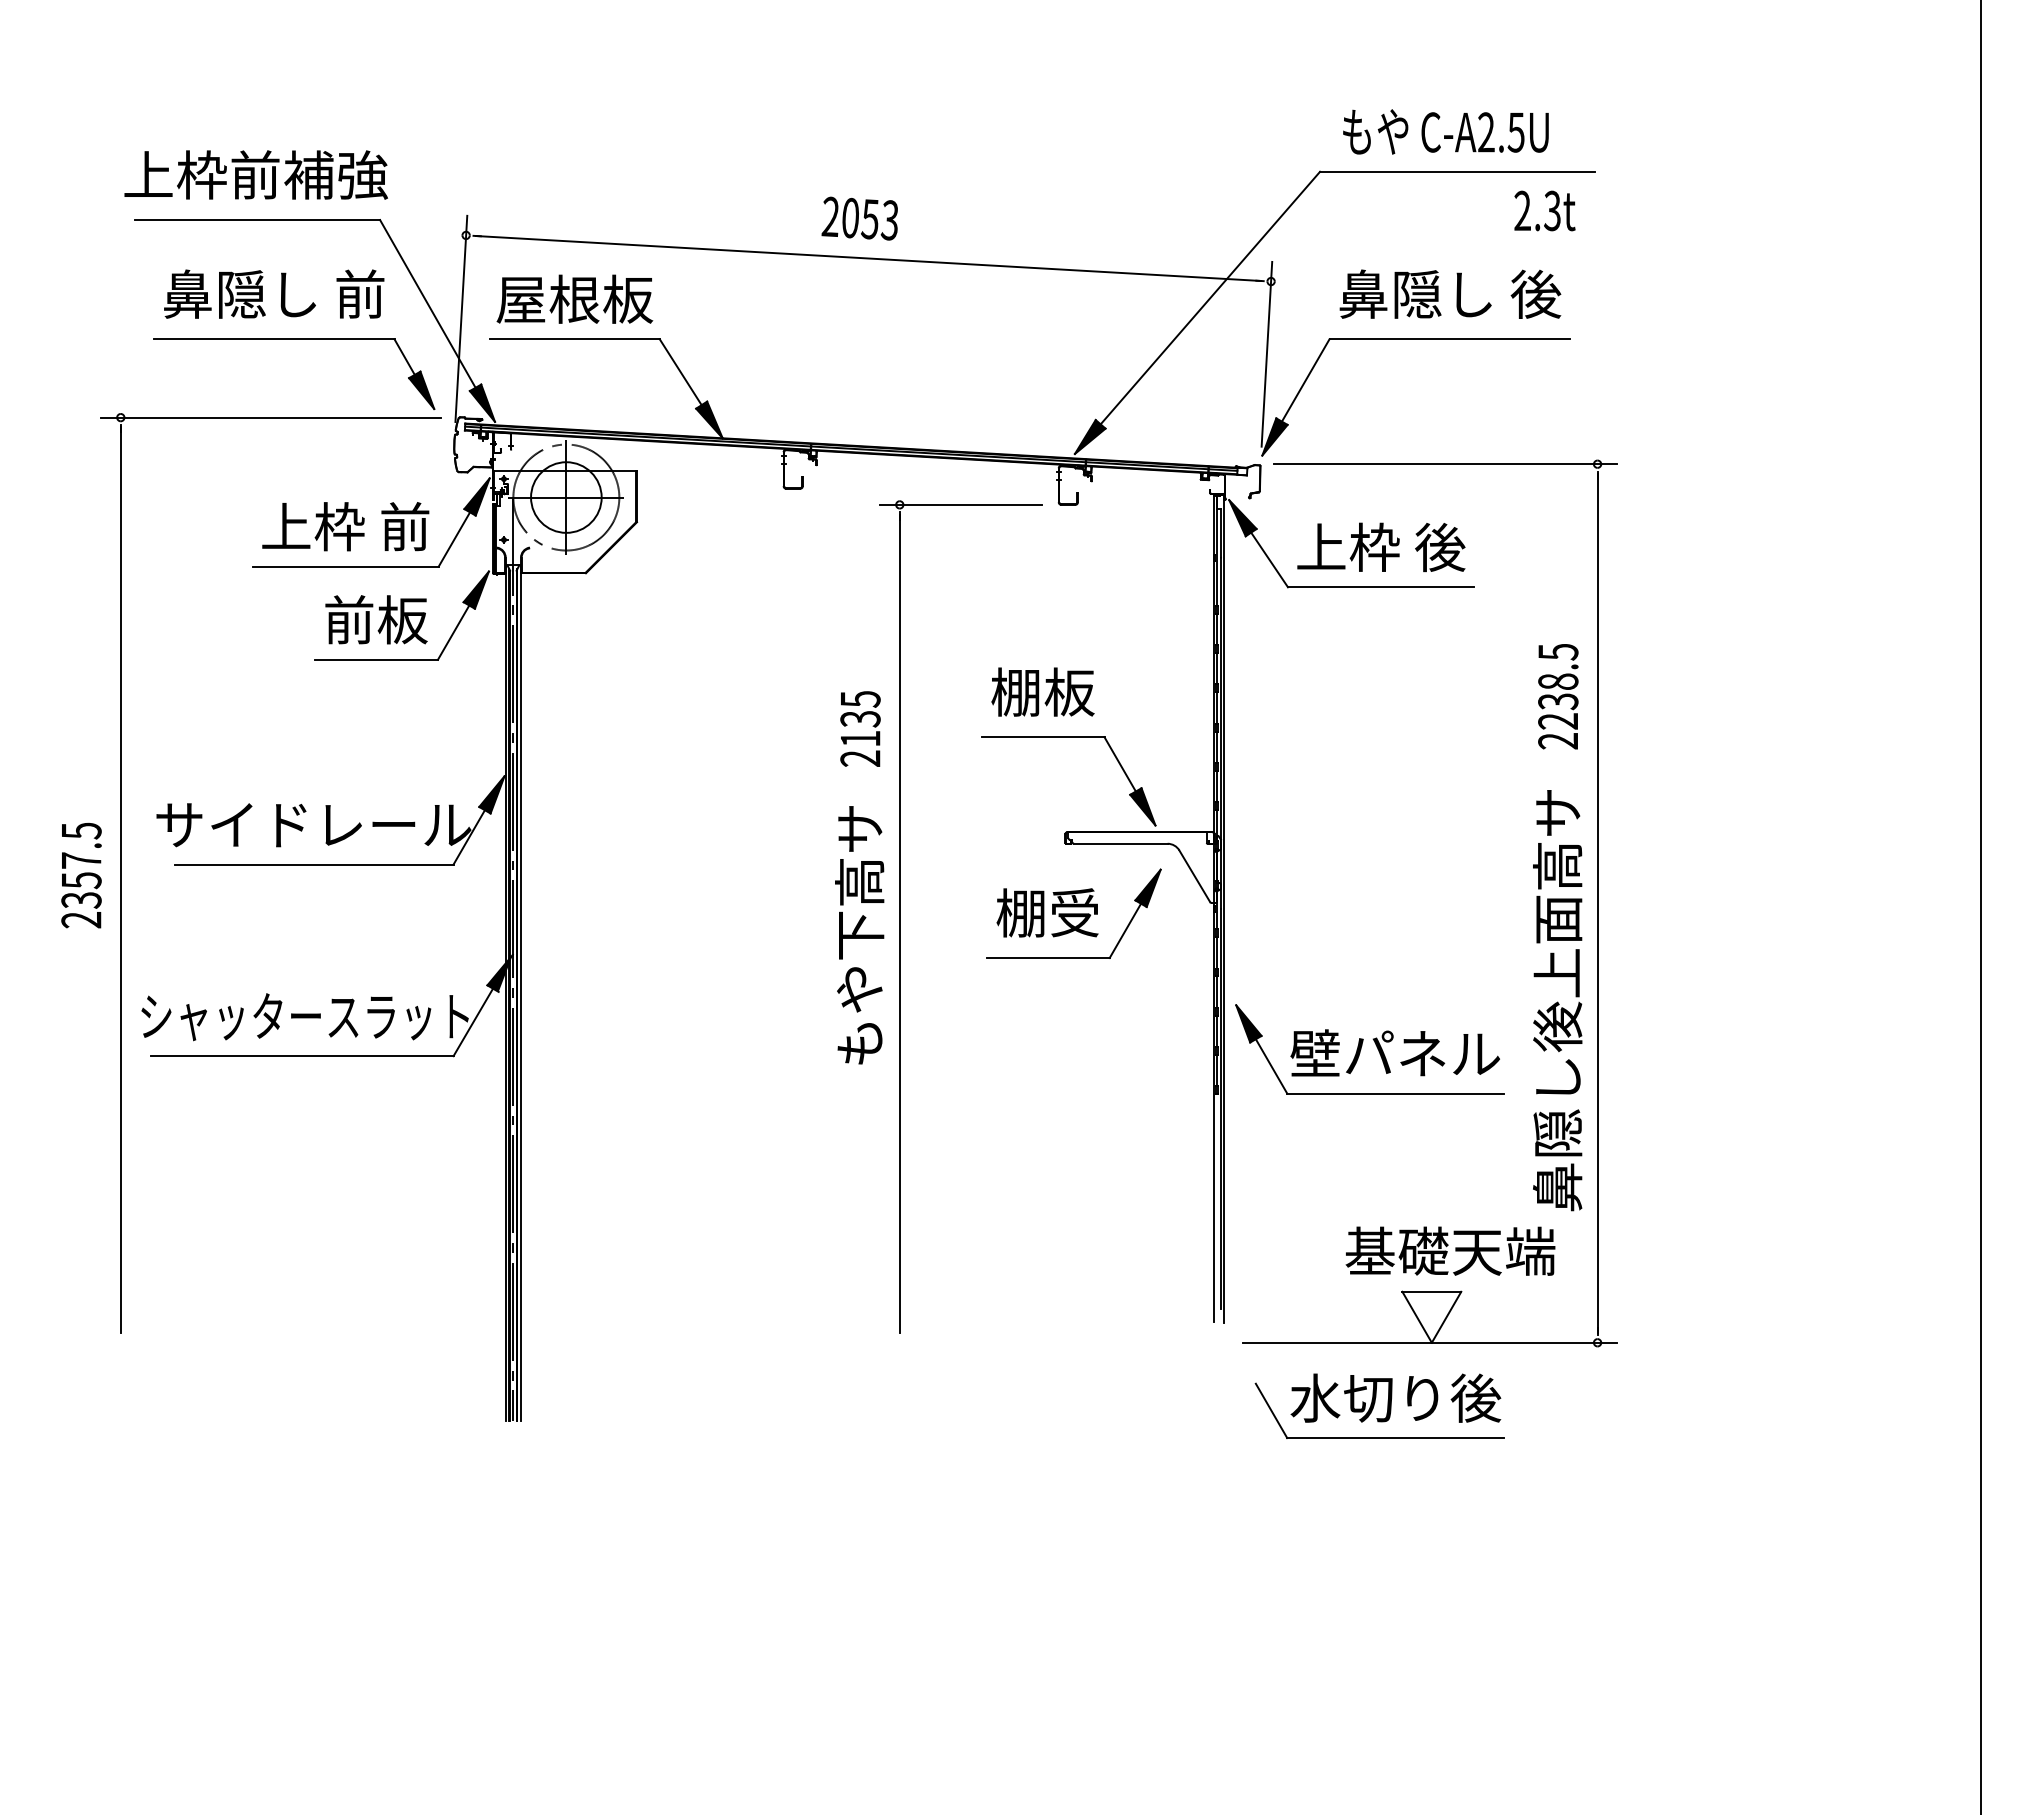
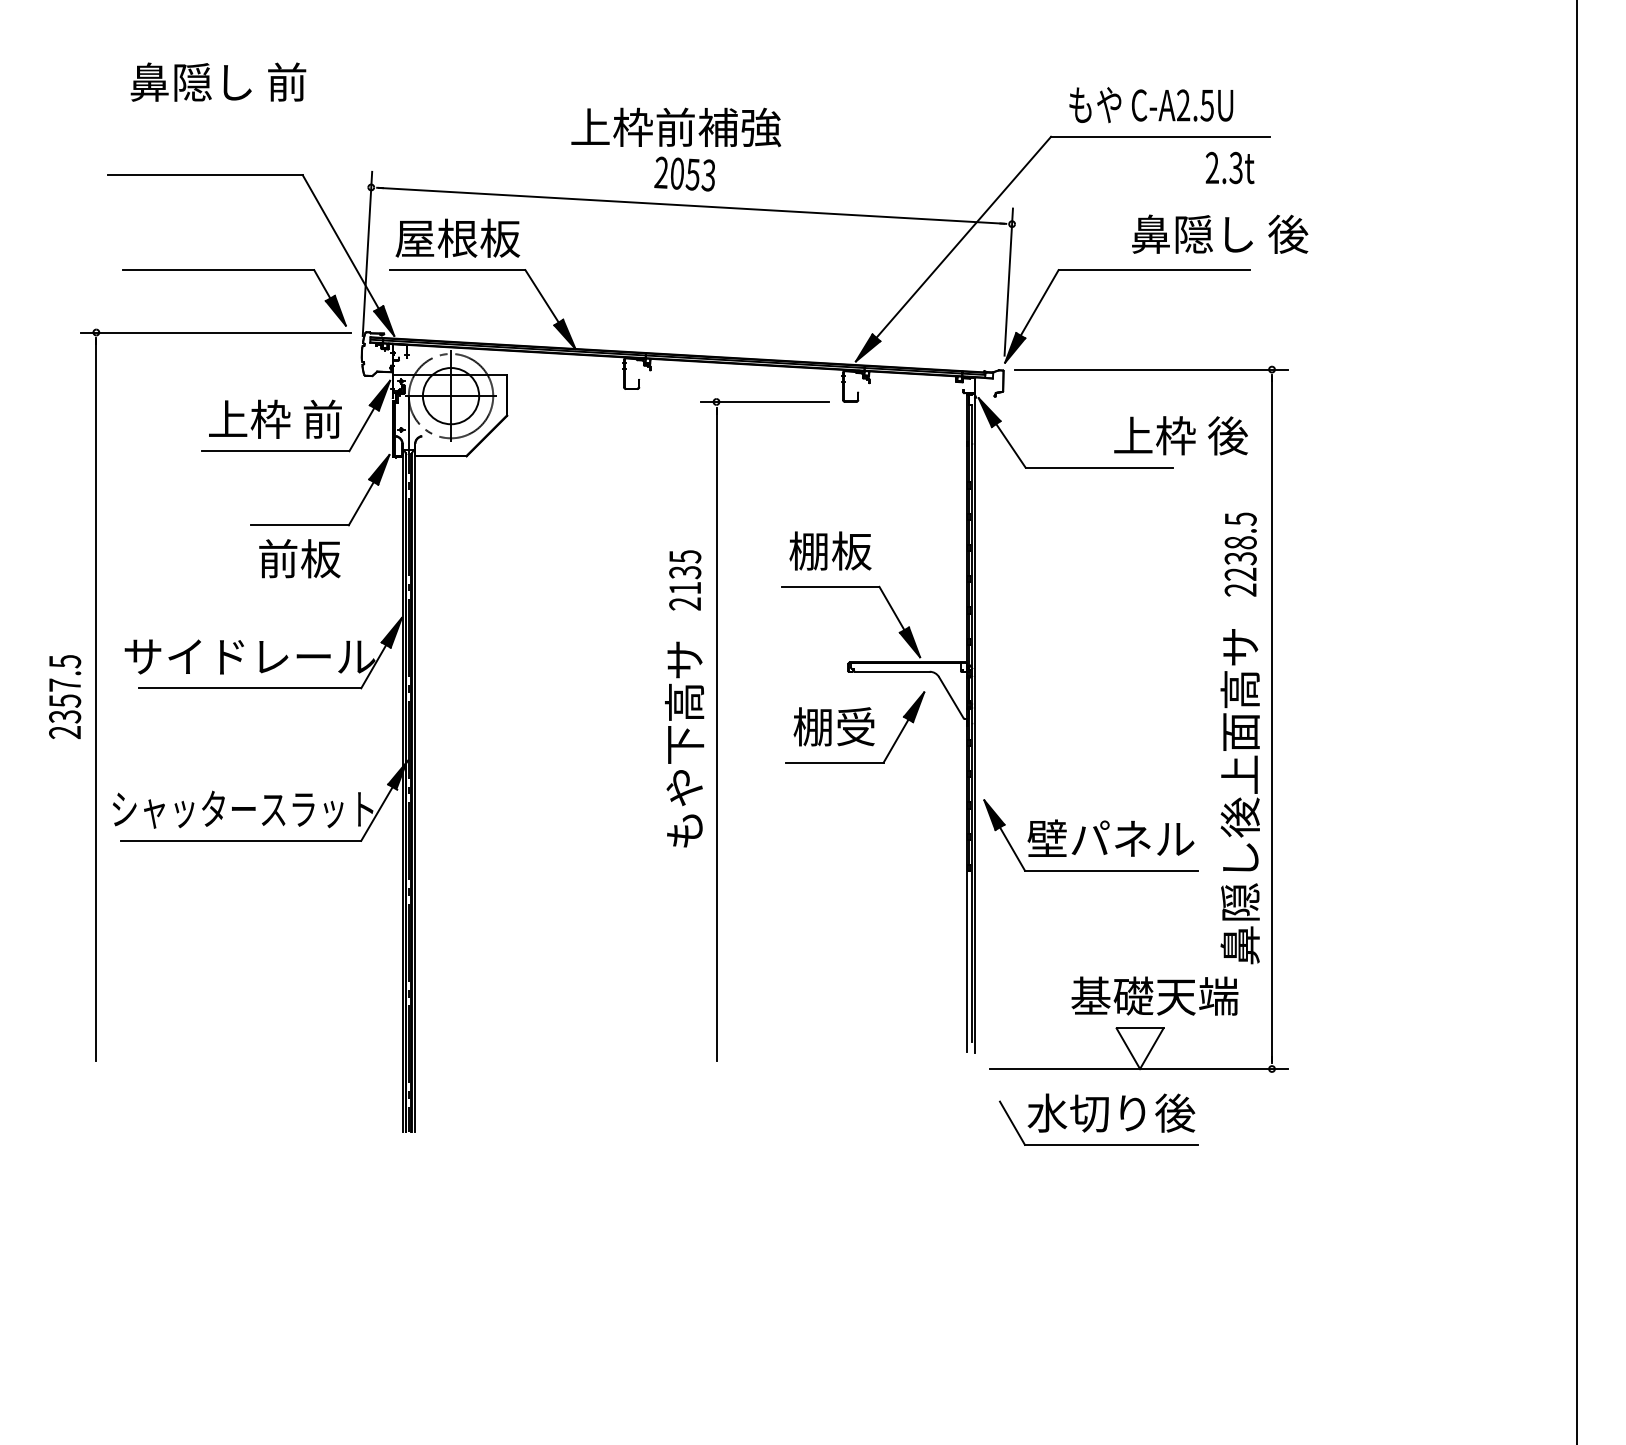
text: (255, 174) -> (675, 127), moved
text: (274, 293) -> (218, 81), moved
text: (1450, 293) -> (1220, 233), moved
text: (1381, 547) -> (1181, 435), moved
text: (376, 619) -> (299, 558), moved

